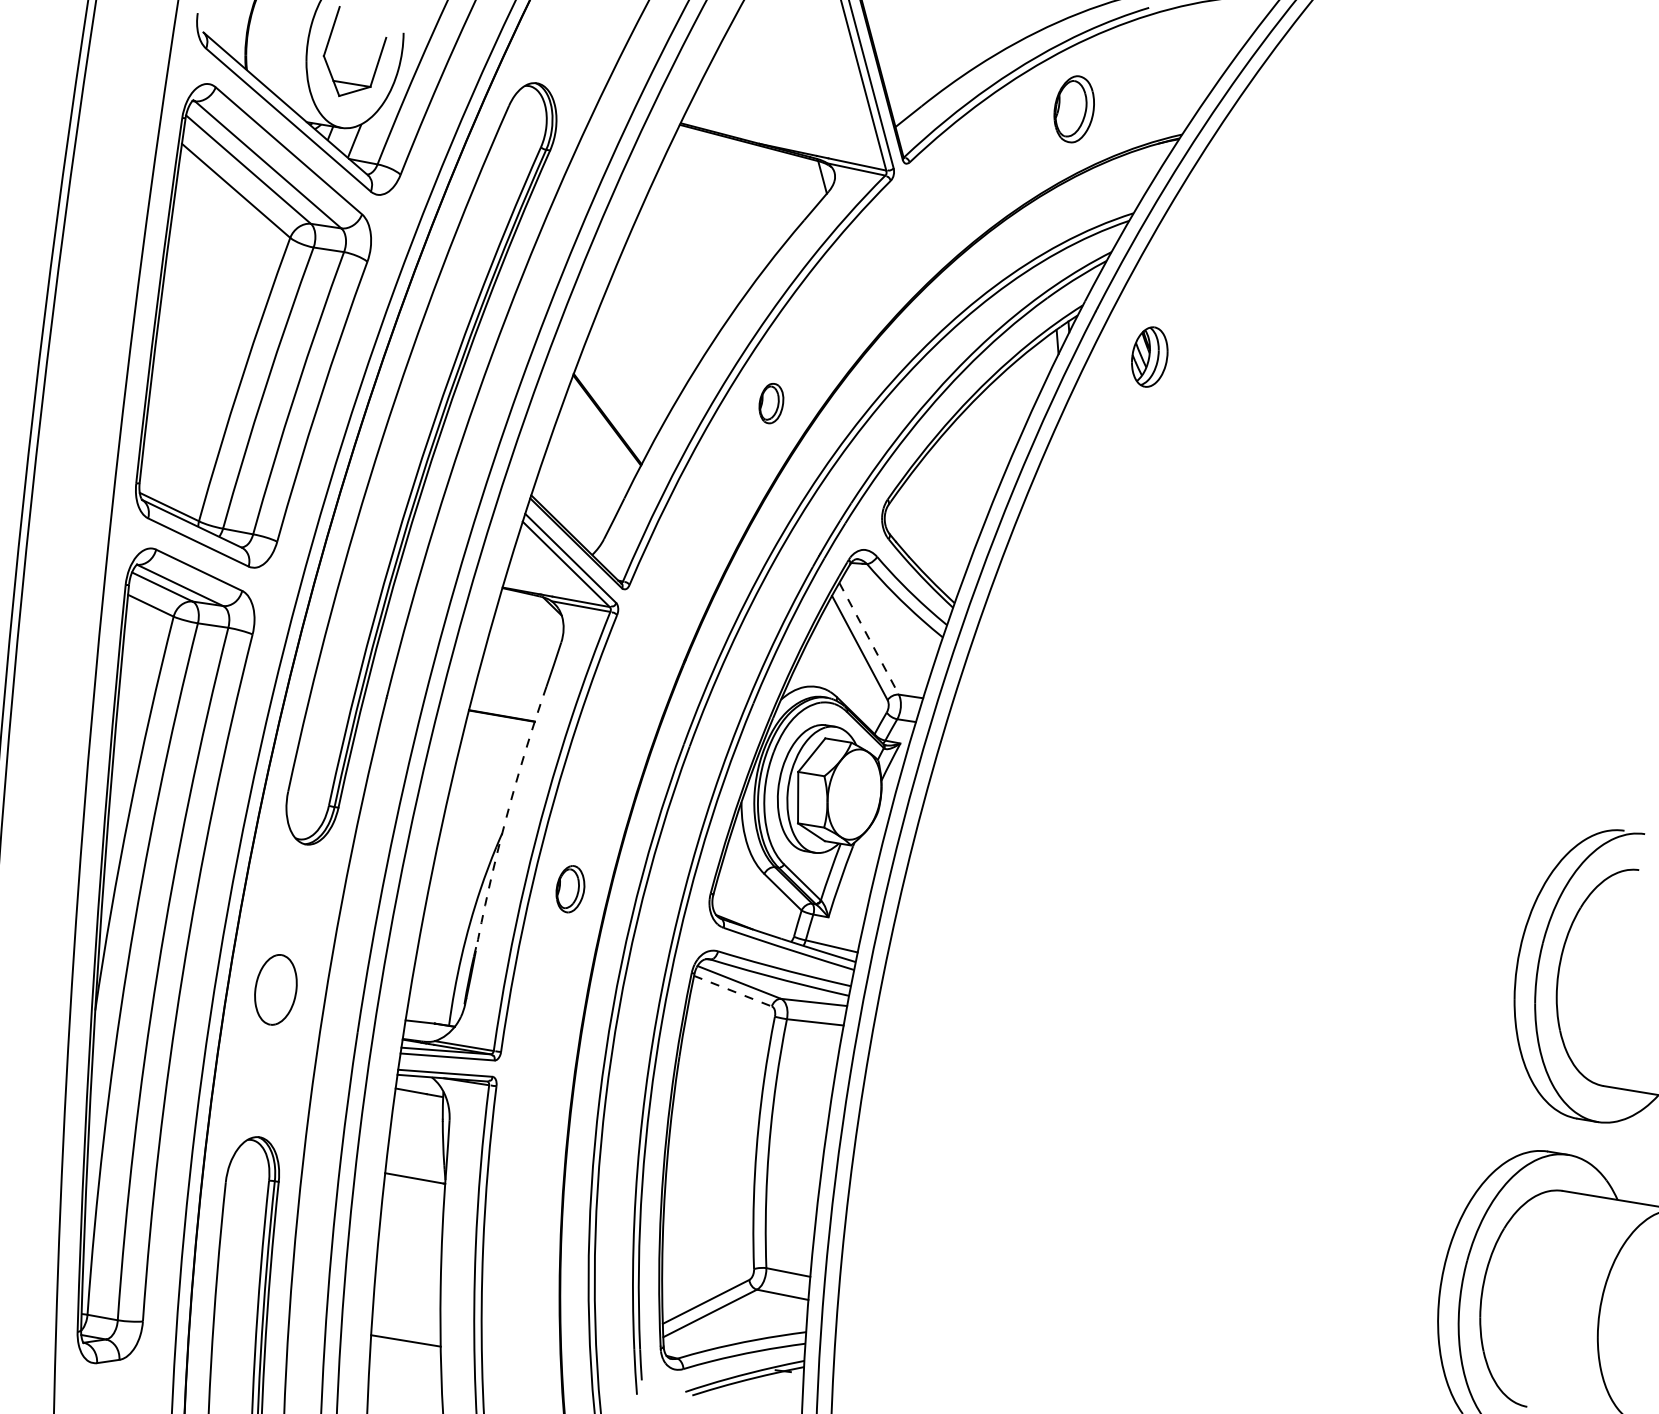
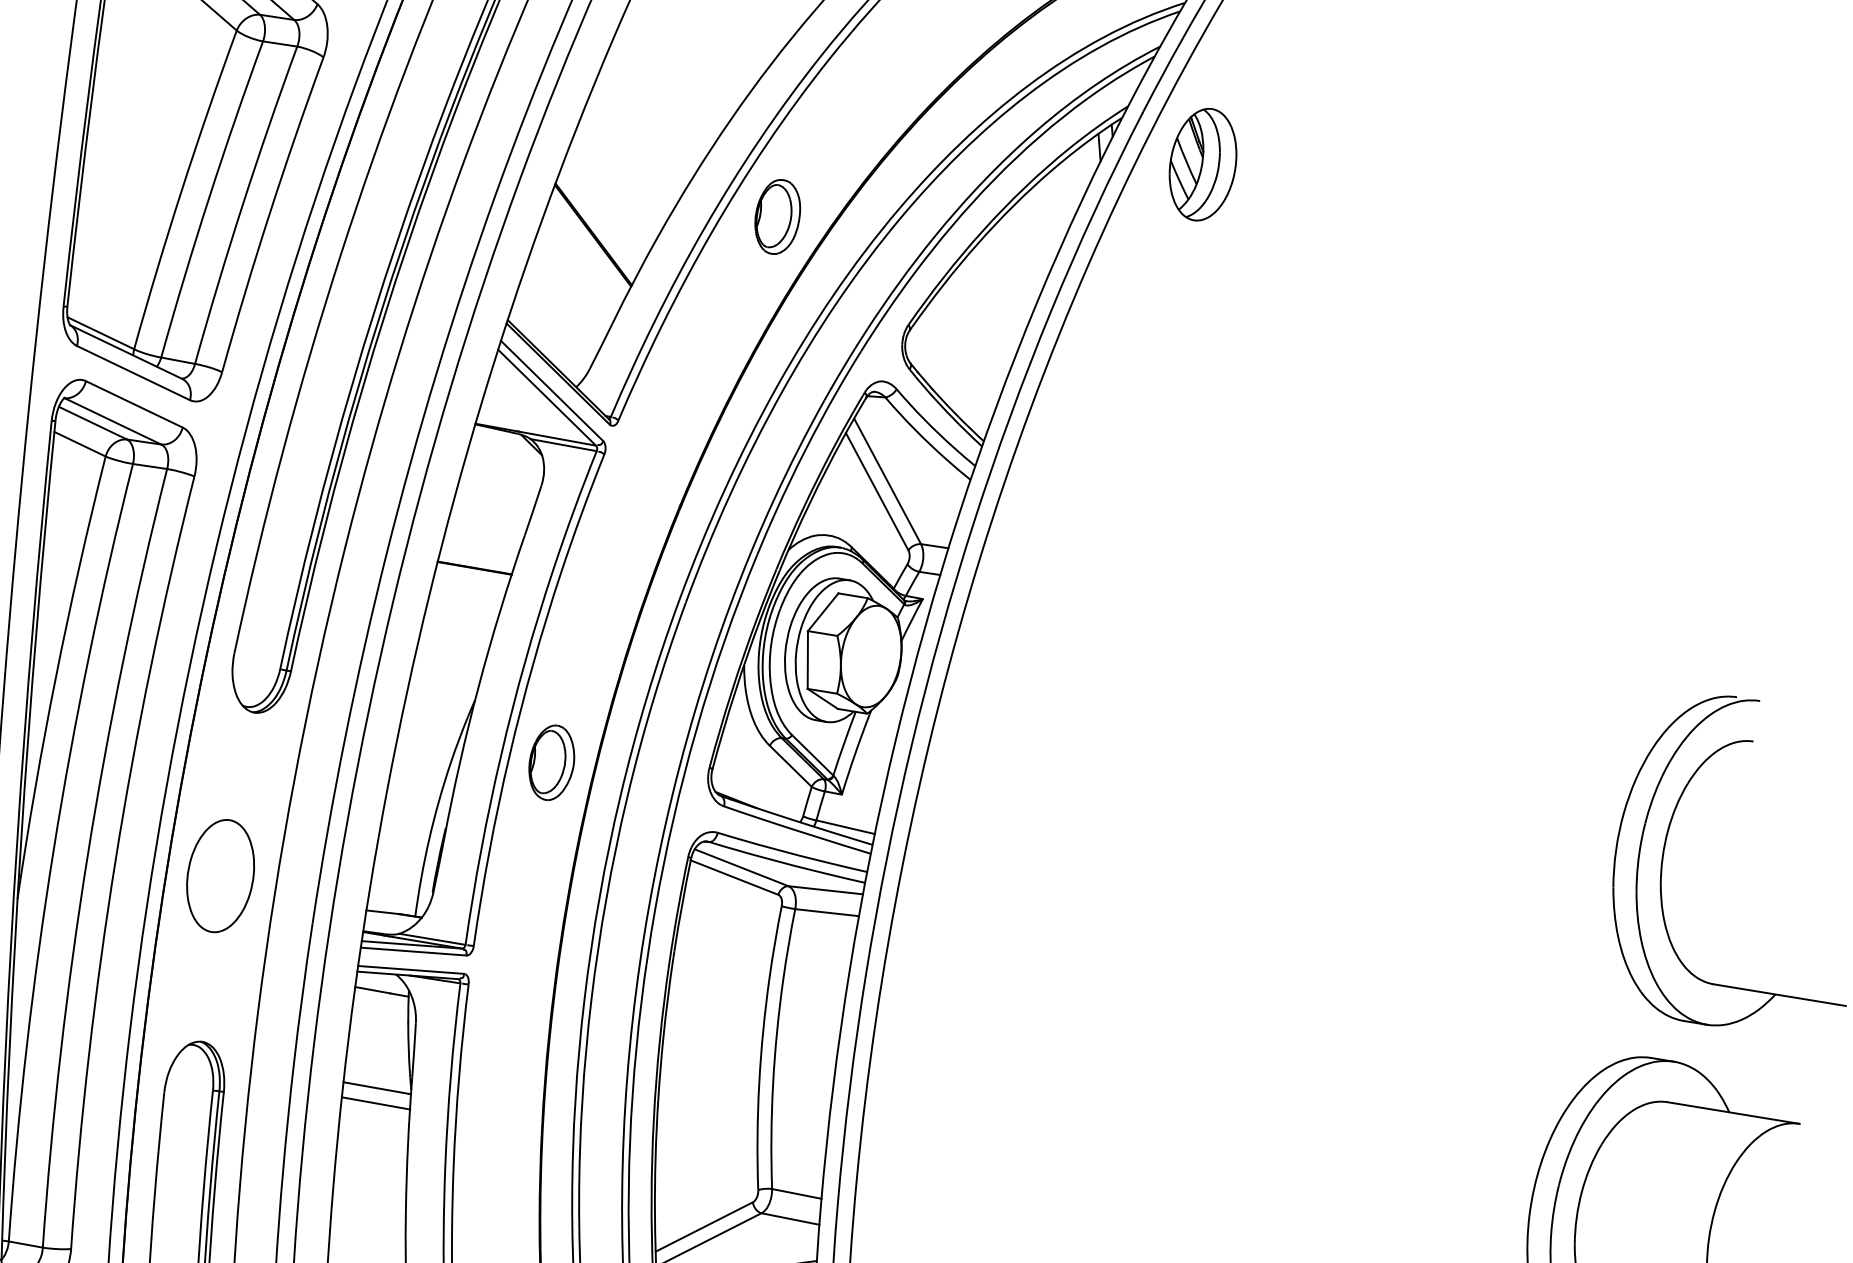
part: (1149, 356) -> (1202, 163), size x1.67
part: (771, 403) -> (777, 216), size x1.67
line: (869, 639) -> (888, 482), dashed -> solid
arc: (505, 820) -> (478, 685), dashed -> solid
part: (570, 889) -> (551, 763), size x1.43
part: (275, 989) -> (220, 875), size x1.43
line: (732, 991) -> (734, 877), dashed -> solid
line: (413, 1191) -> (375, 1102), added

